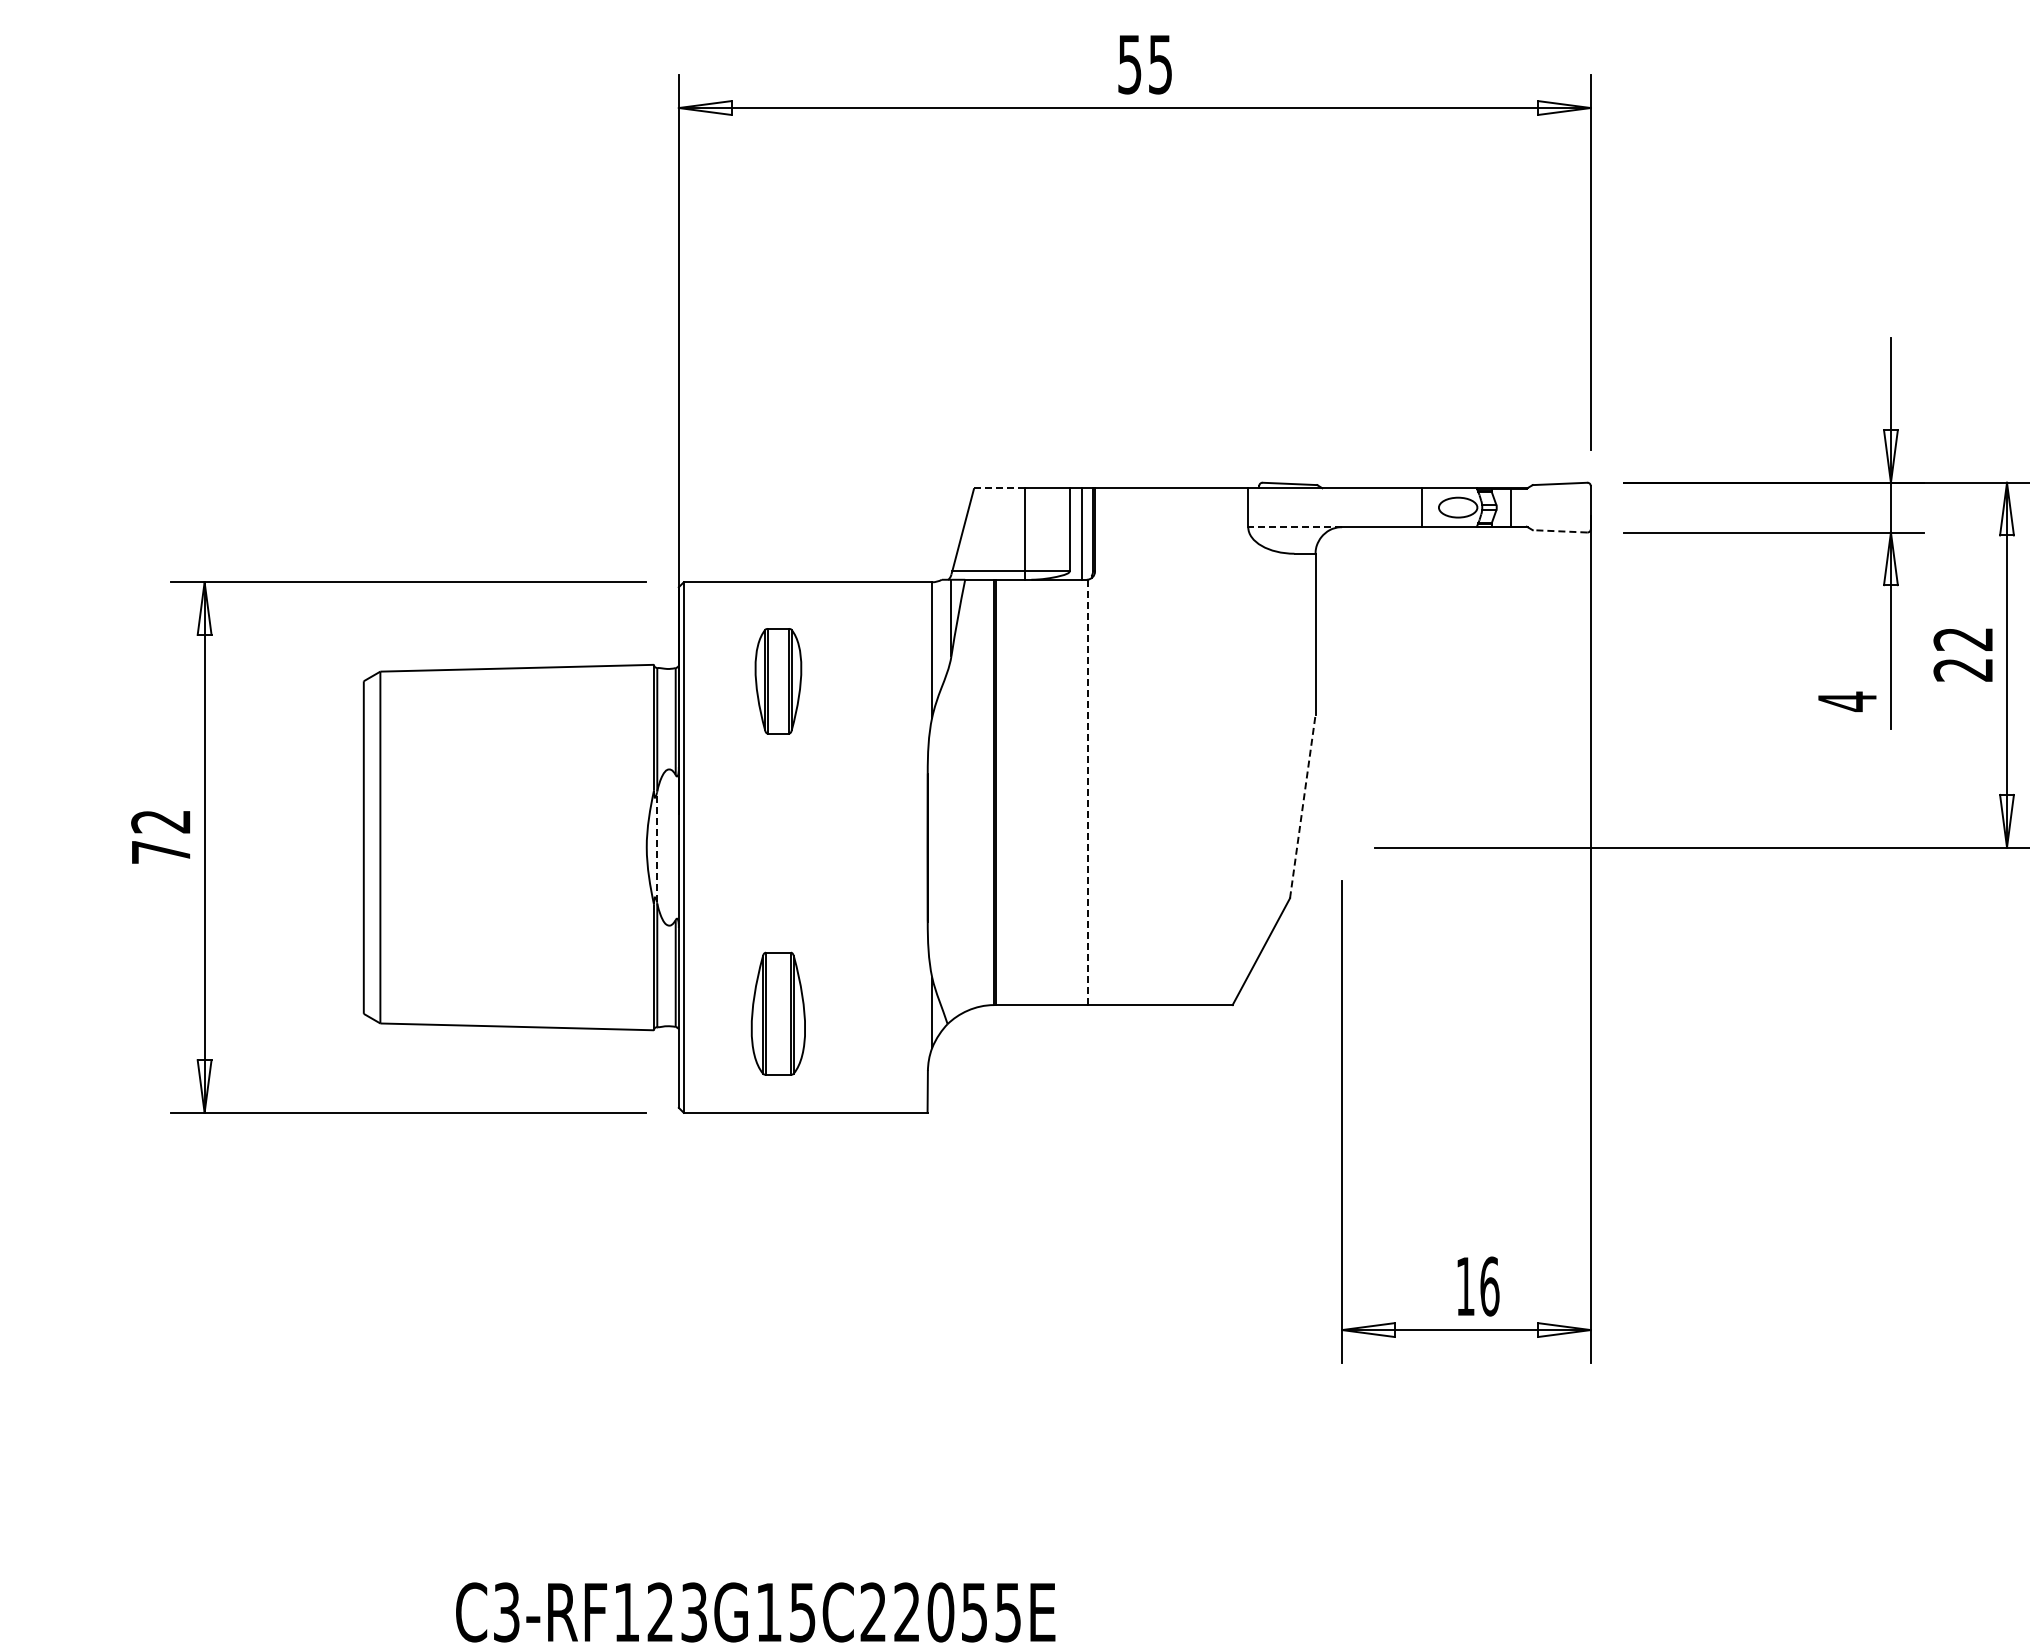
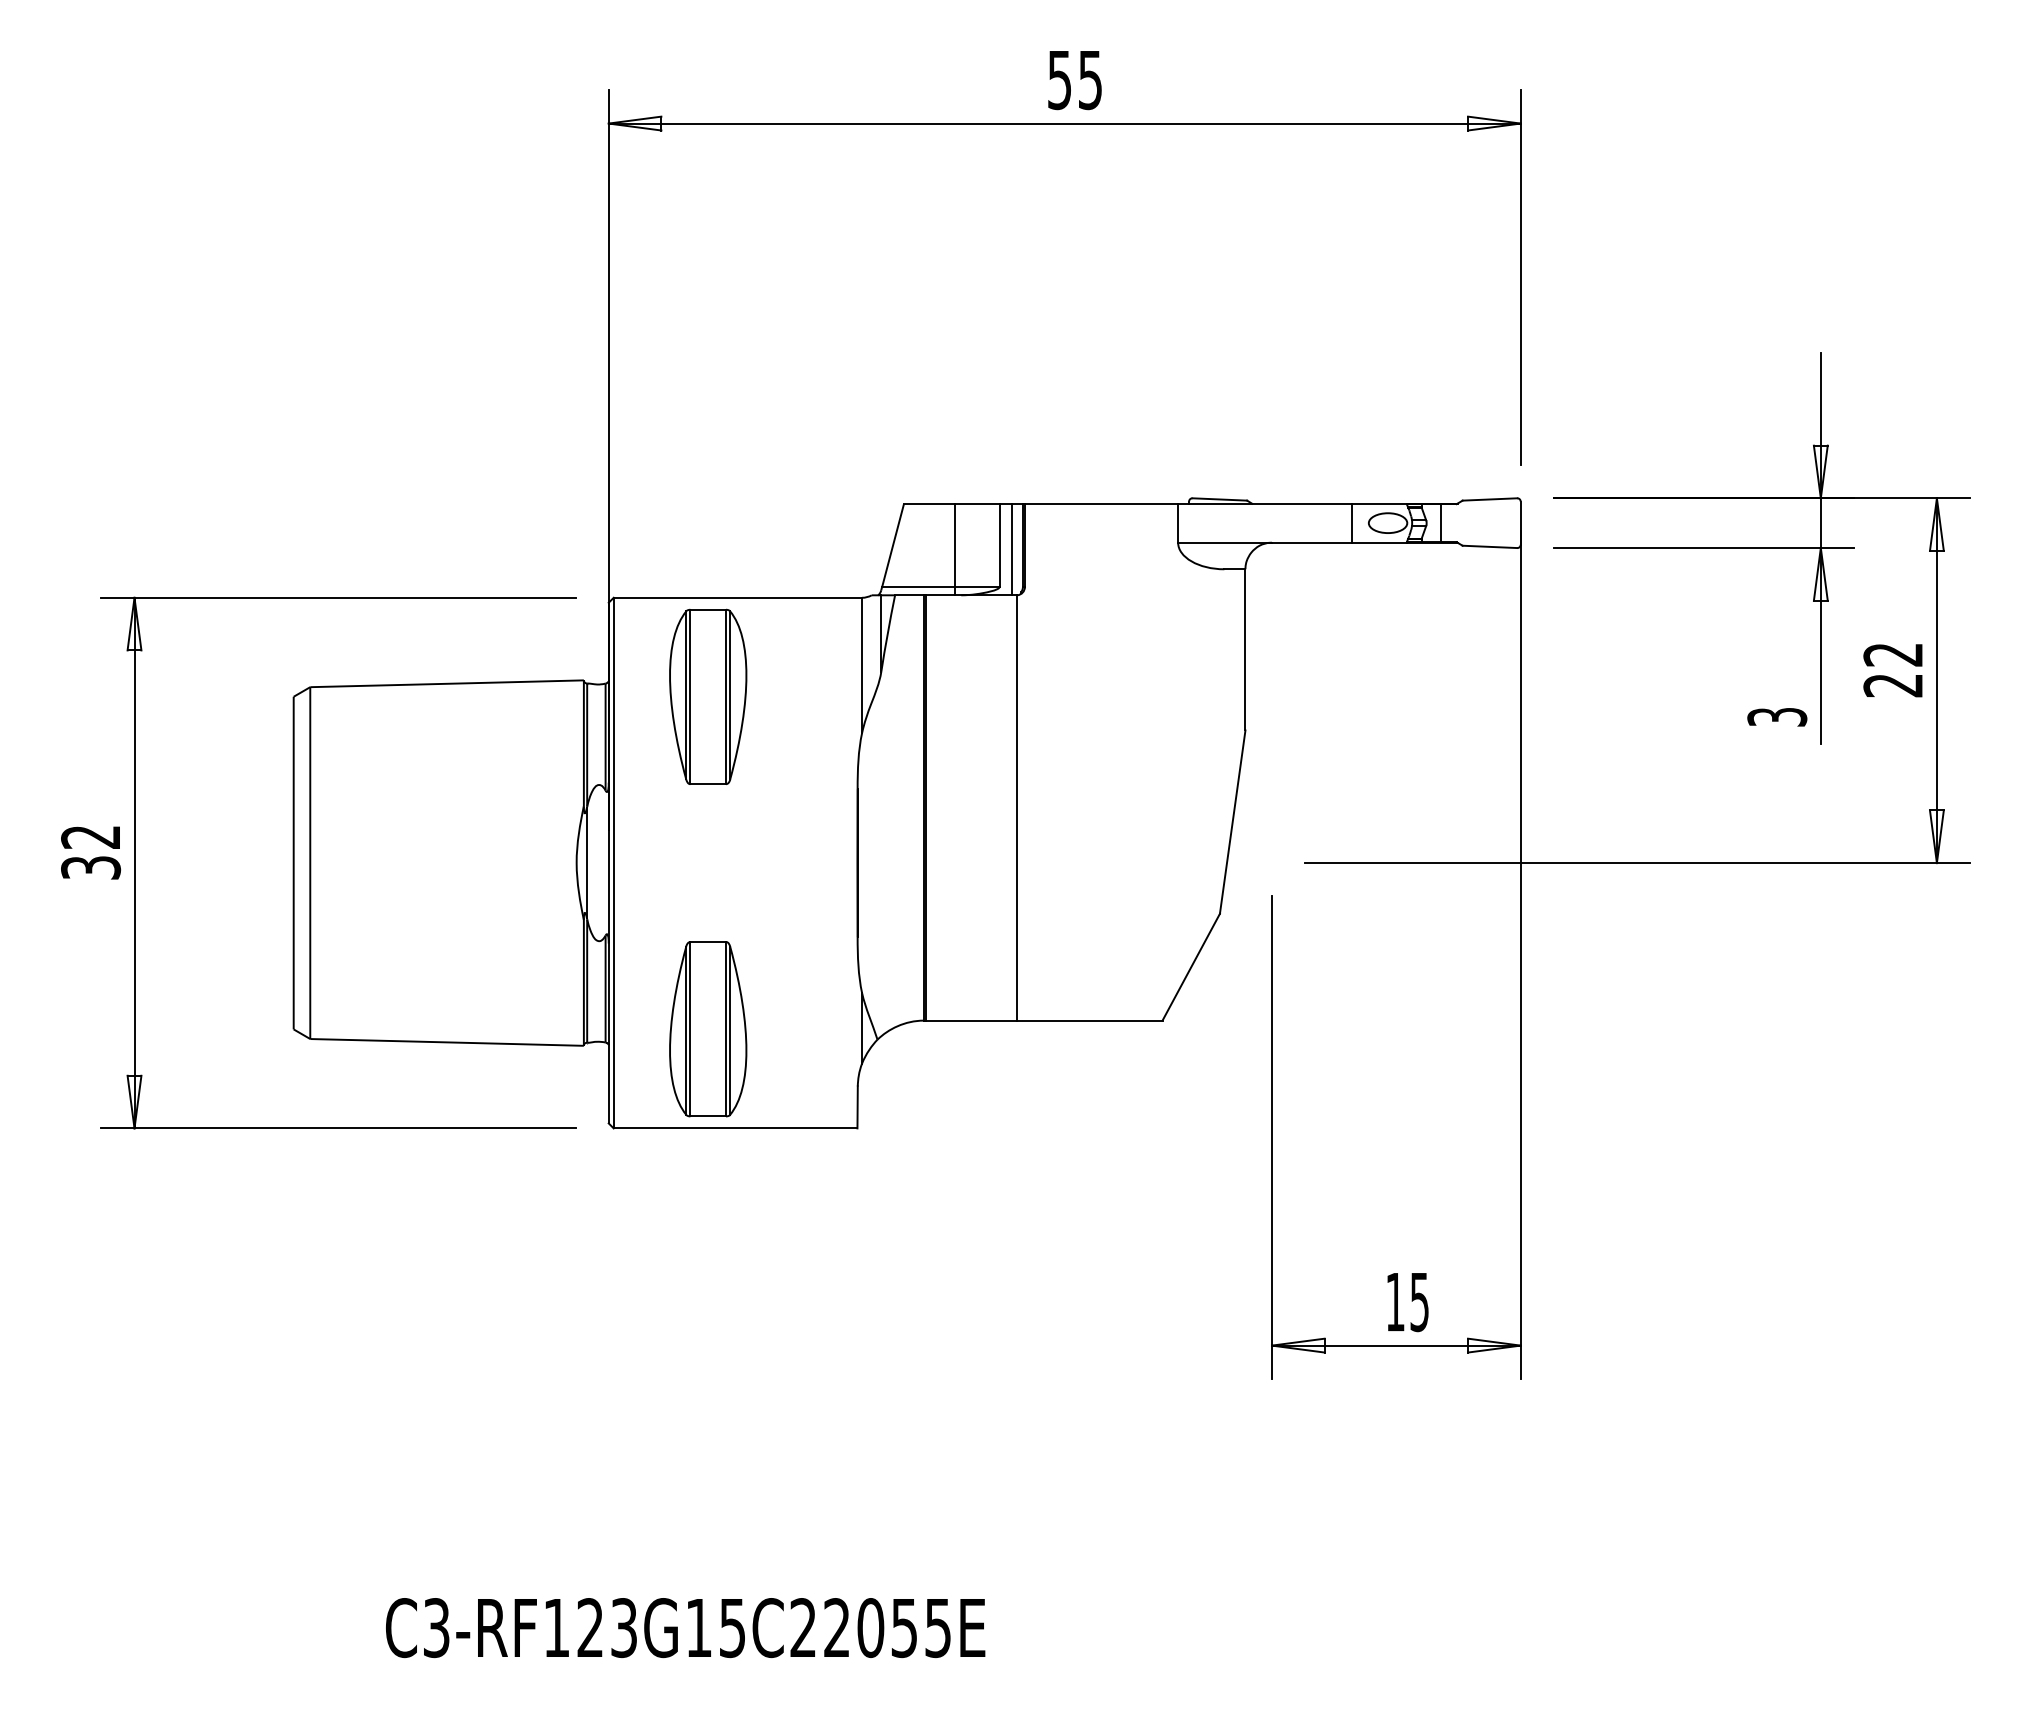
line: (999, 487) -> (929, 503), dashed -> solid
line: (1295, 526) -> (1225, 542), dashed -> solid
line: (1559, 530) -> (1489, 546), dashed -> solid
part: (778, 680) -> (708, 696), size x1.67
text: (1847, 701) -> (1777, 717), 4 -> 3
line: (1087, 791) -> (1017, 807), dashed -> solid
line: (1302, 806) -> (1232, 822), dashed -> solid
line: (656, 847) -> (586, 863), dashed -> solid
text: (161, 851) -> (91, 867), 72 -> 32
part: (778, 1013) -> (708, 1029), size x1.43
text: (1489, 1286) -> (1419, 1302), 16 -> 15

